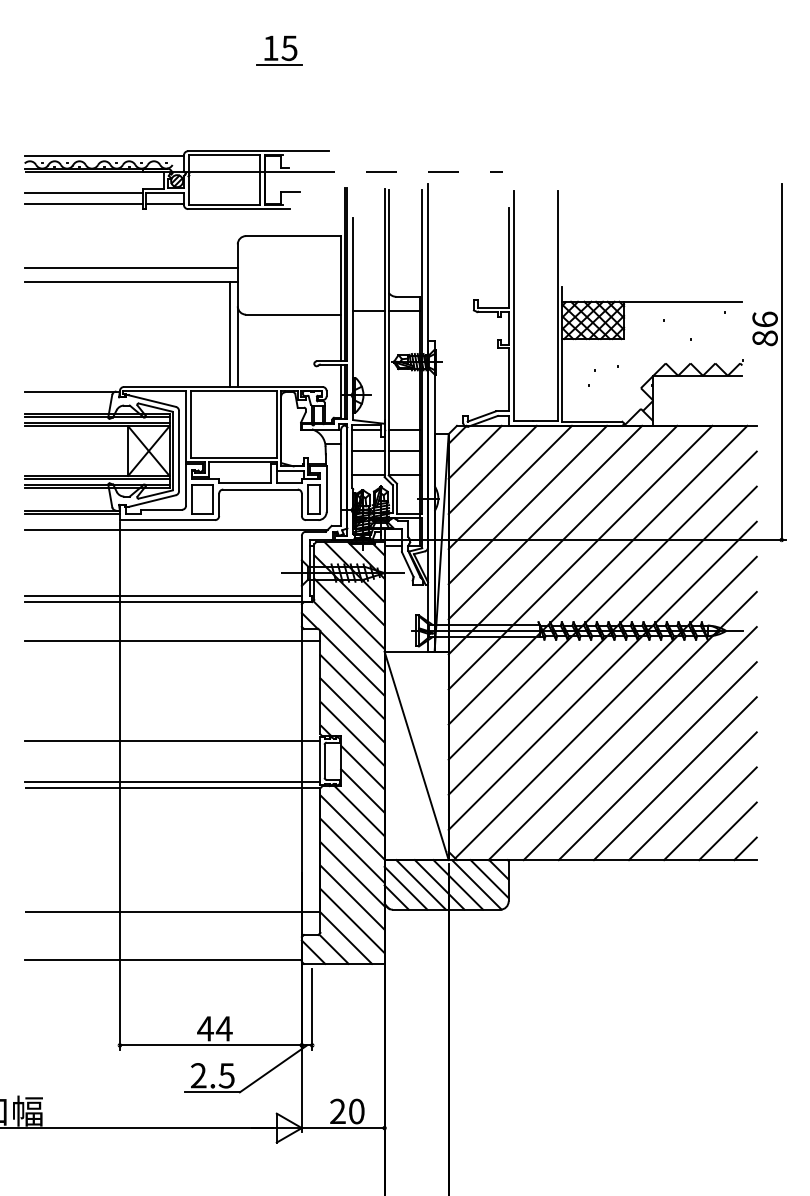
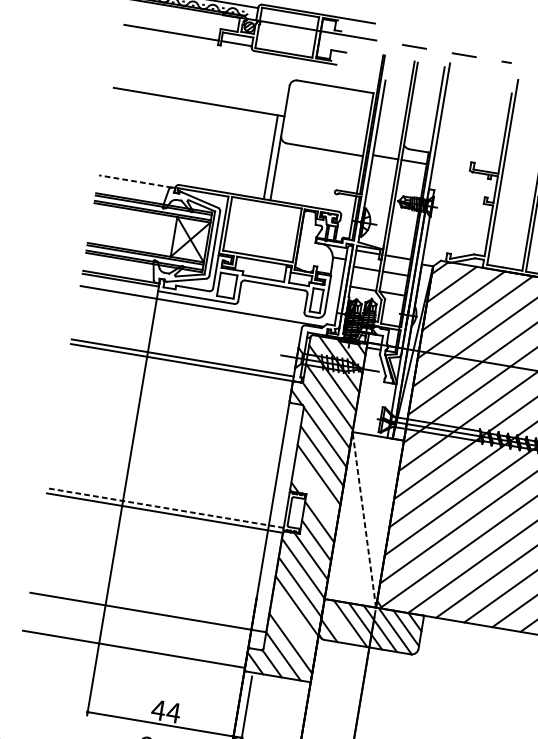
line: (83, 192) -> (172, 23), removed
line: (130, 268) -> (200, 90), removed
line: (69, 391) -> (135, 181), solid -> dashed
line: (172, 641) -> (184, 395), removed
line: (352, 733) -> (315, 493), removed
line: (172, 740) -> (170, 474), removed
line: (416, 755) -> (364, 519), solid -> dashed
line: (172, 781) -> (165, 507), solid -> dashed
line: (405, 887) -> (337, 623), removed
line: (352, 897) -> (293, 624), removed

